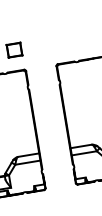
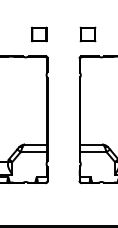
part: (60, 42) -> (87, 34), added

